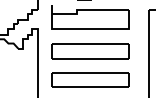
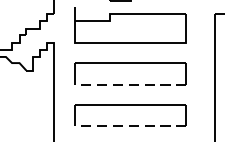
line: (90, 58) -> (130, 84), solid -> dashed
line: (90, 87) -> (130, 126), solid -> dashed

